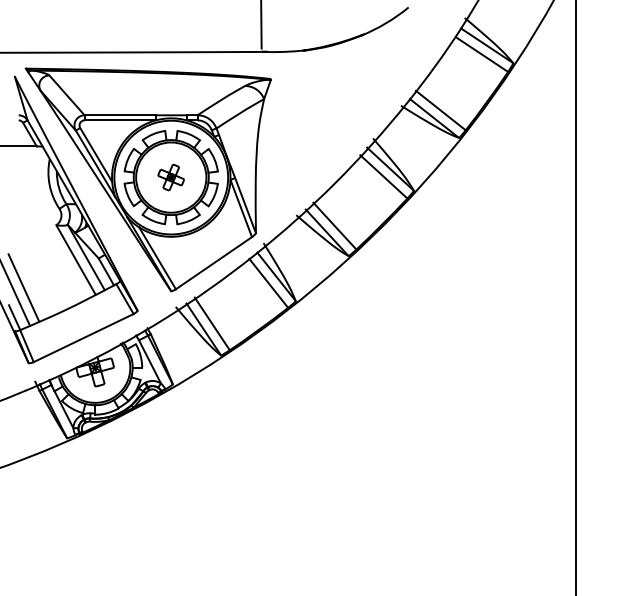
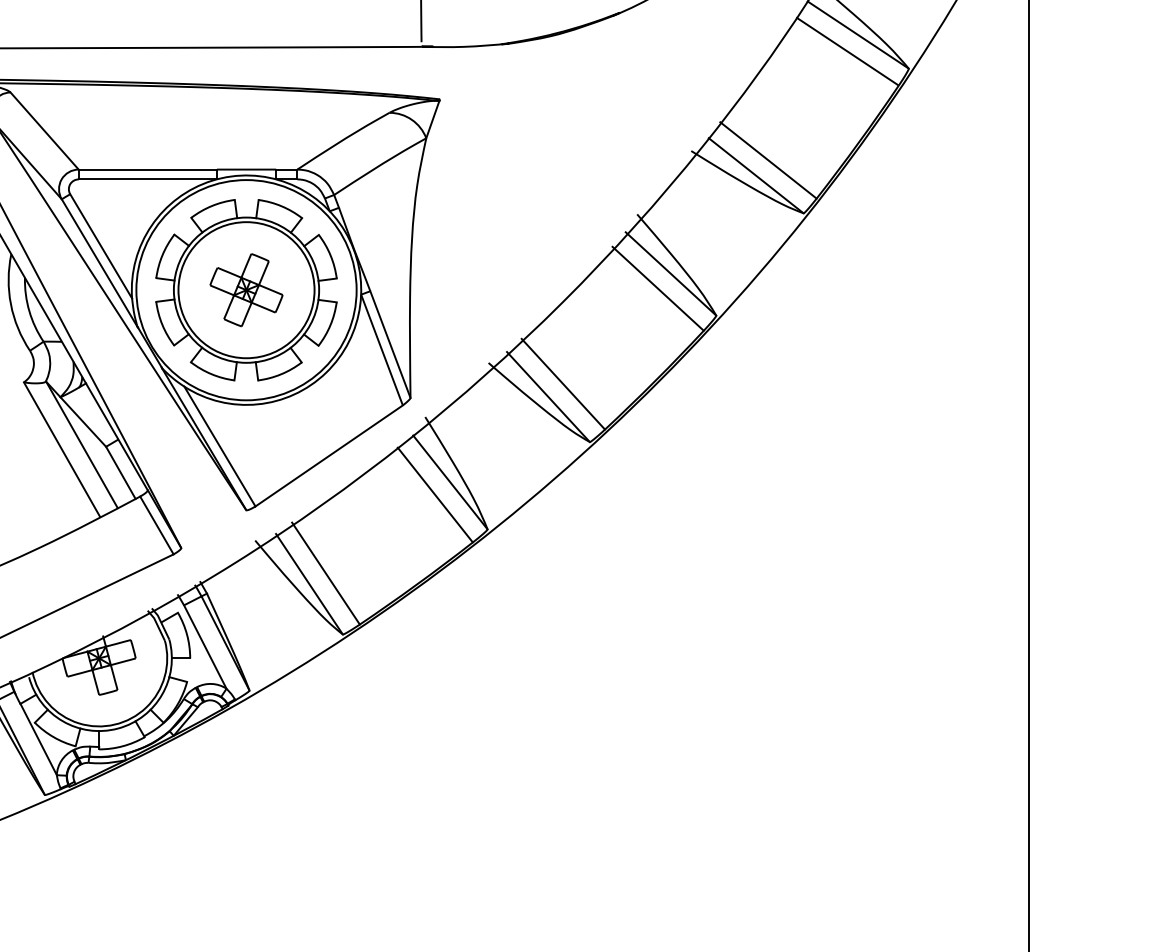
part: (170, 177) -> (245, 290), size x1.43

